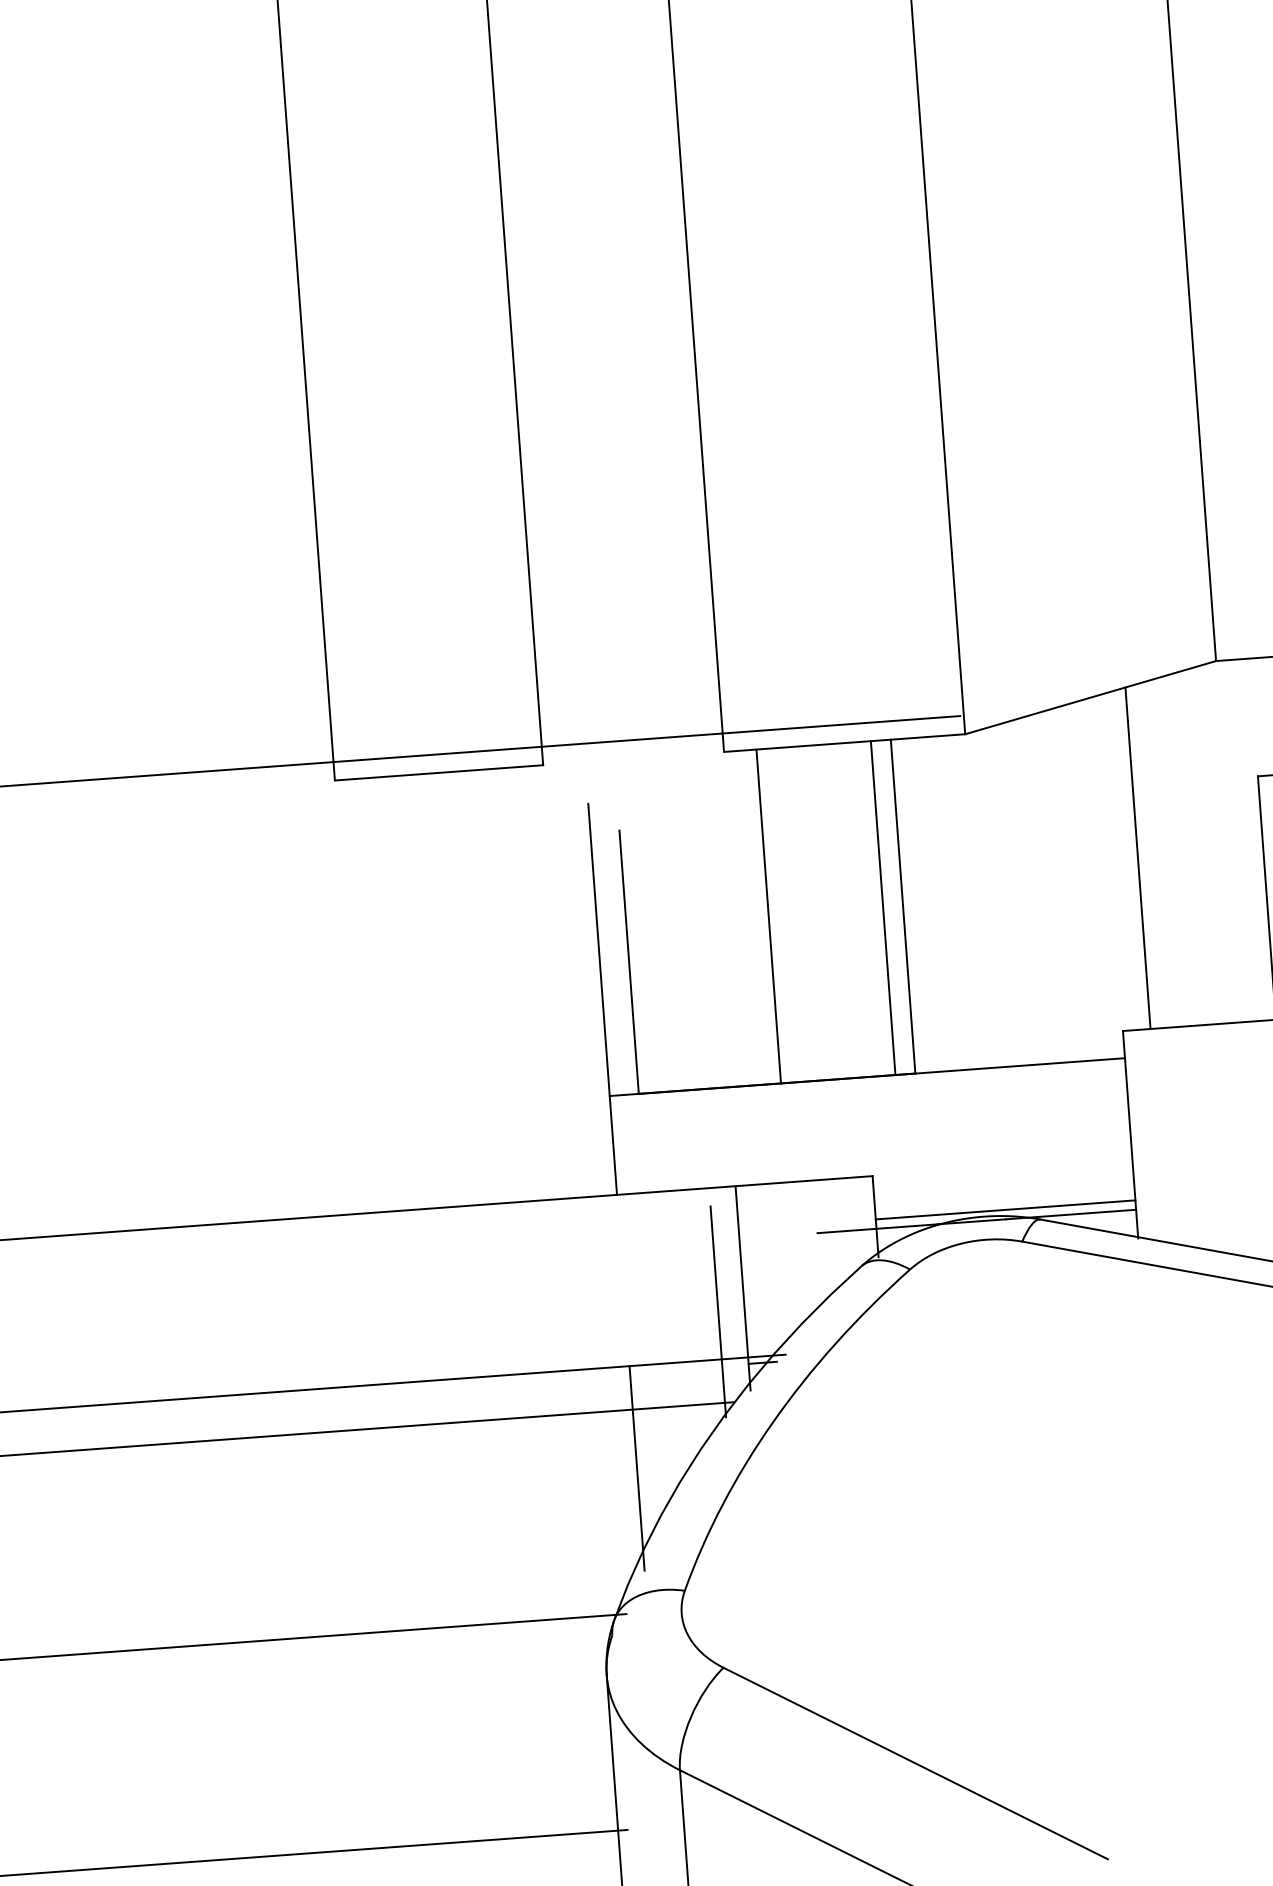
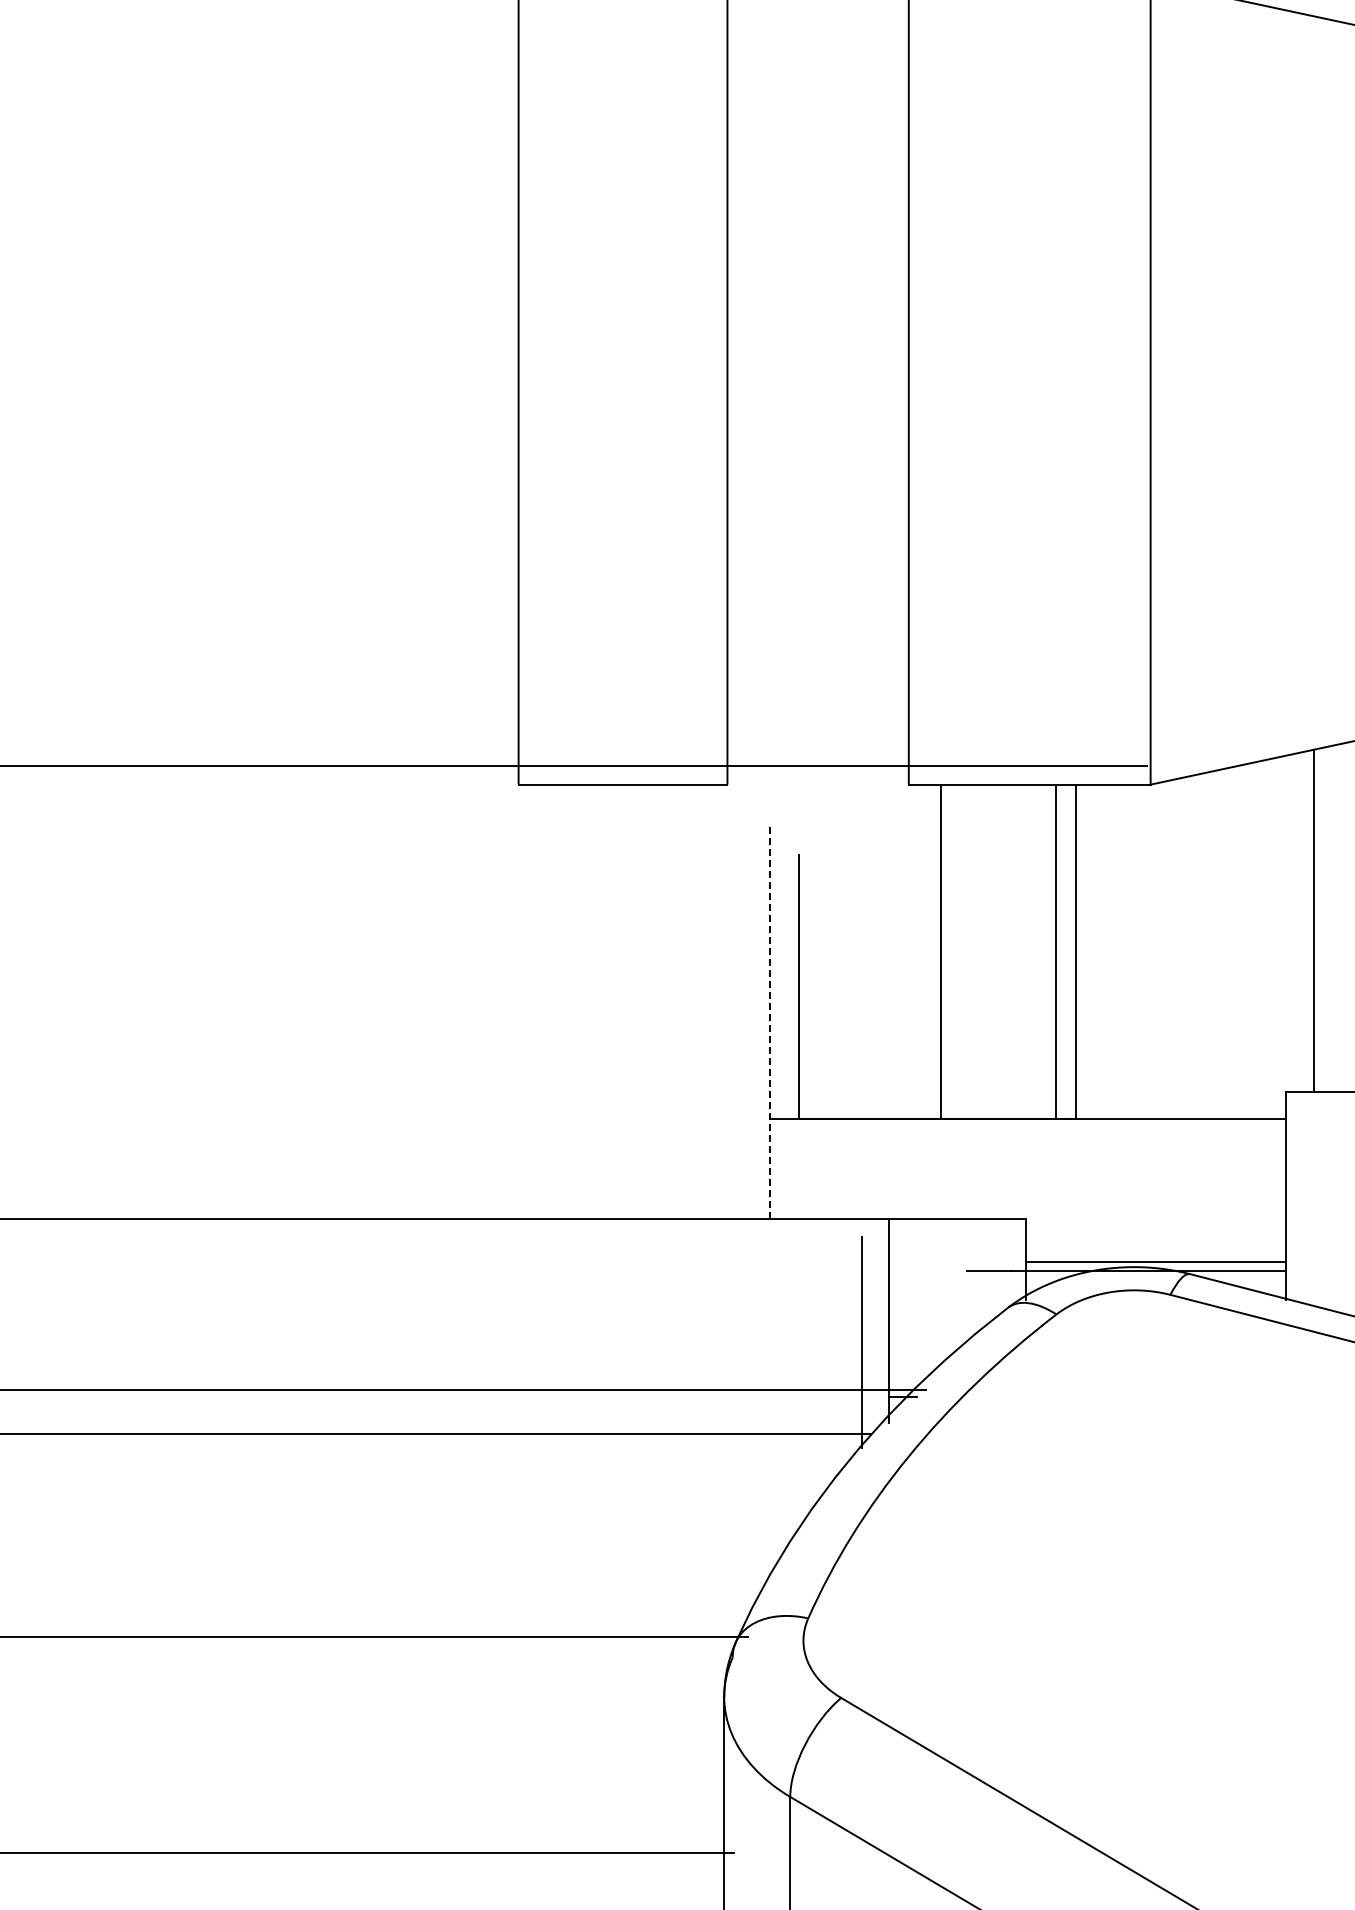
line: (602, 999) -> (769, 1022), solid -> dashed
line: (636, 1468) -> (769, 1492), removed

